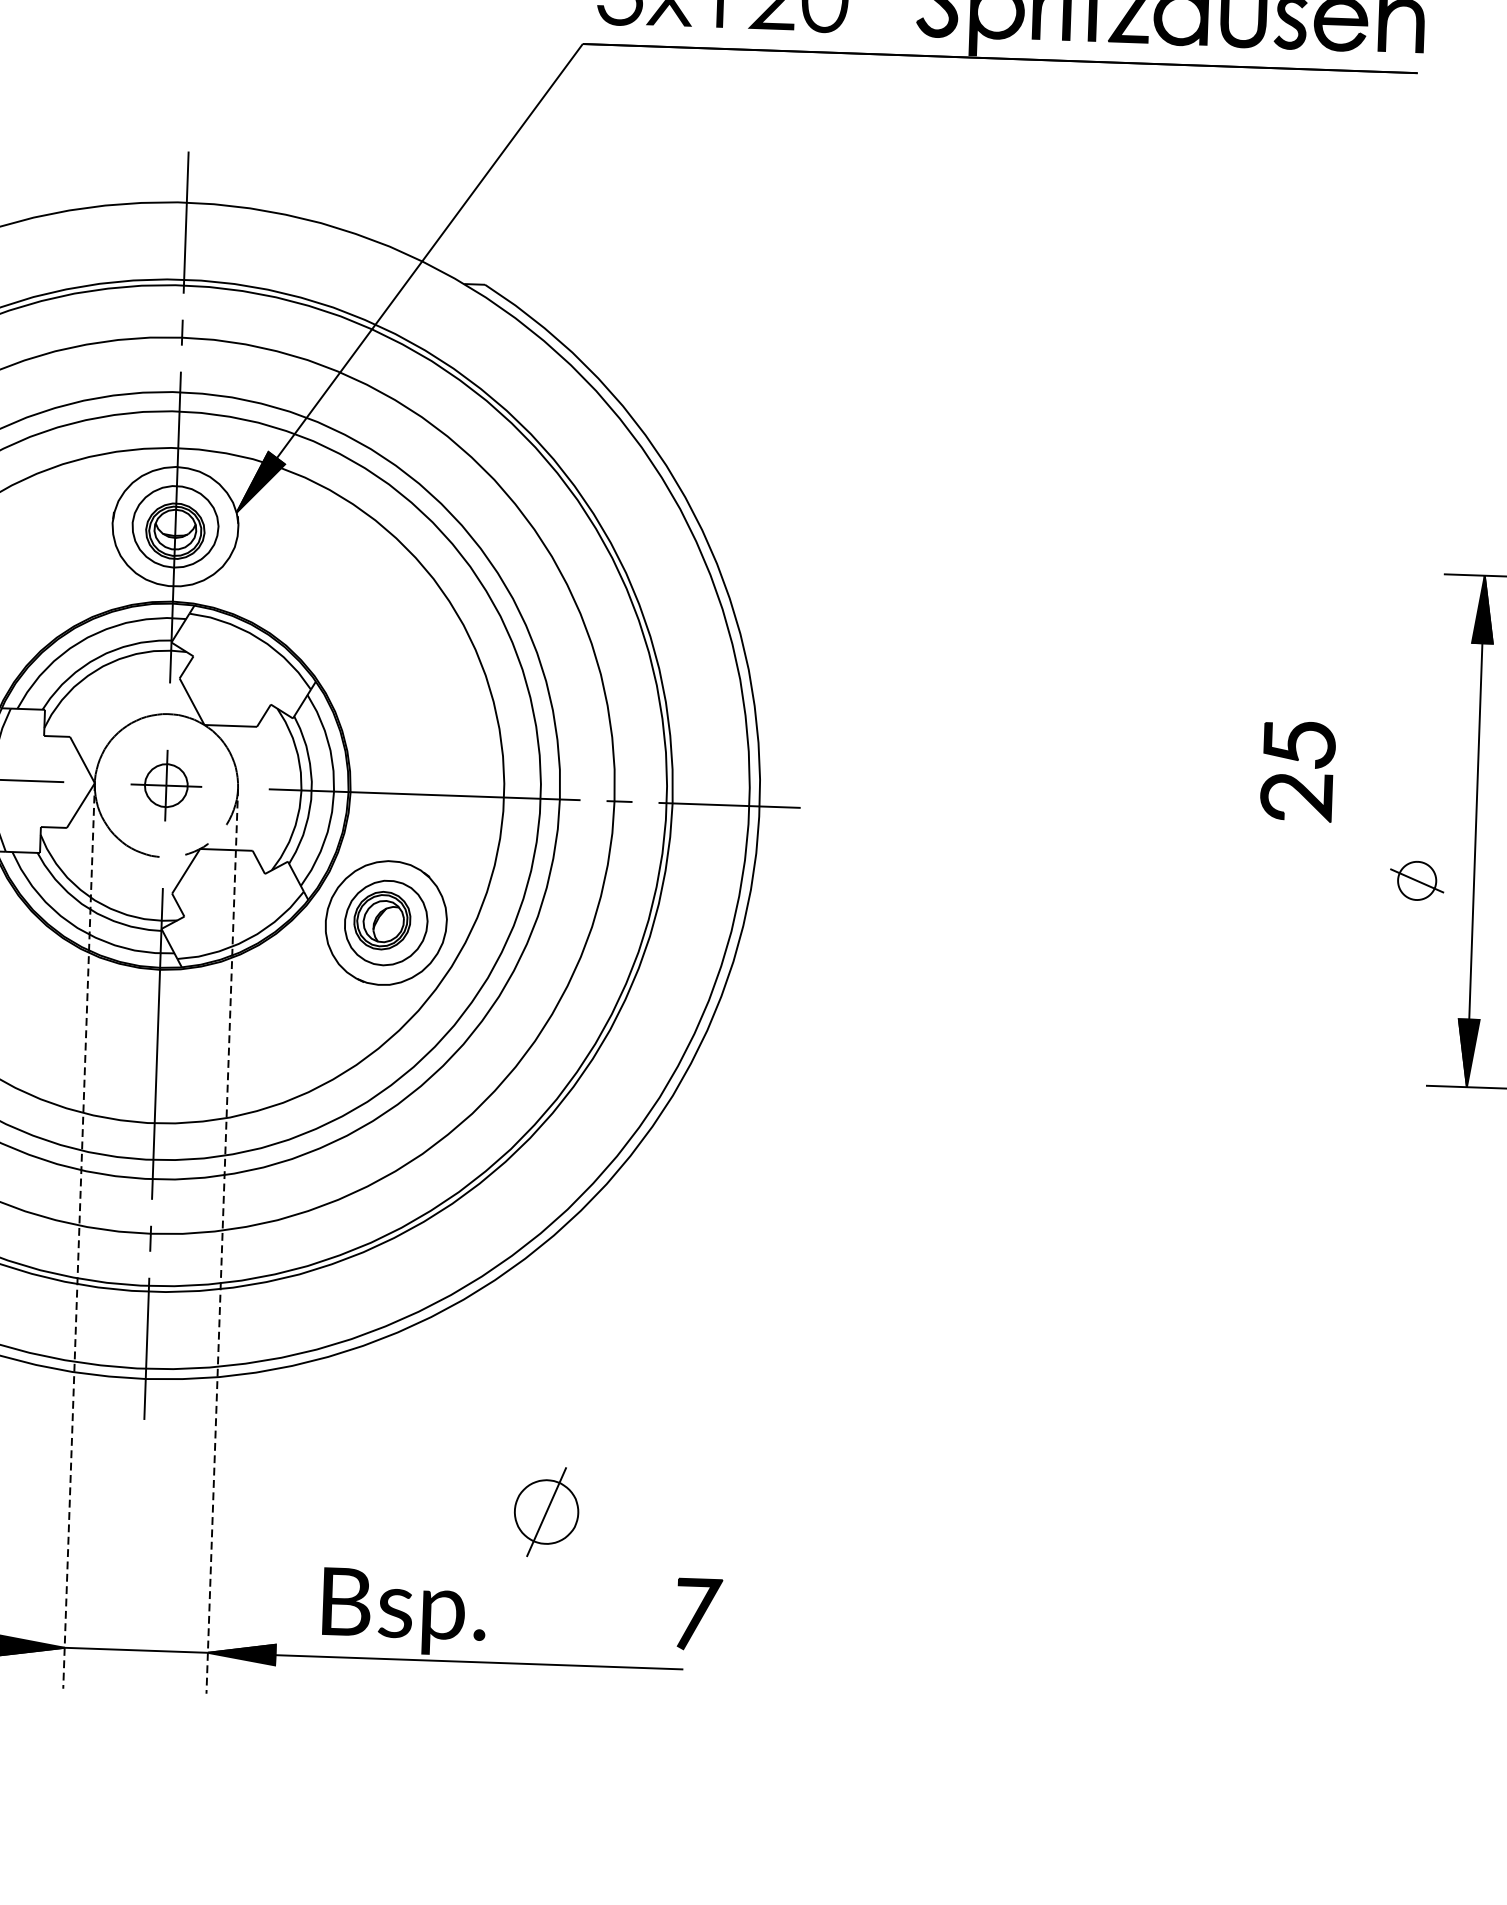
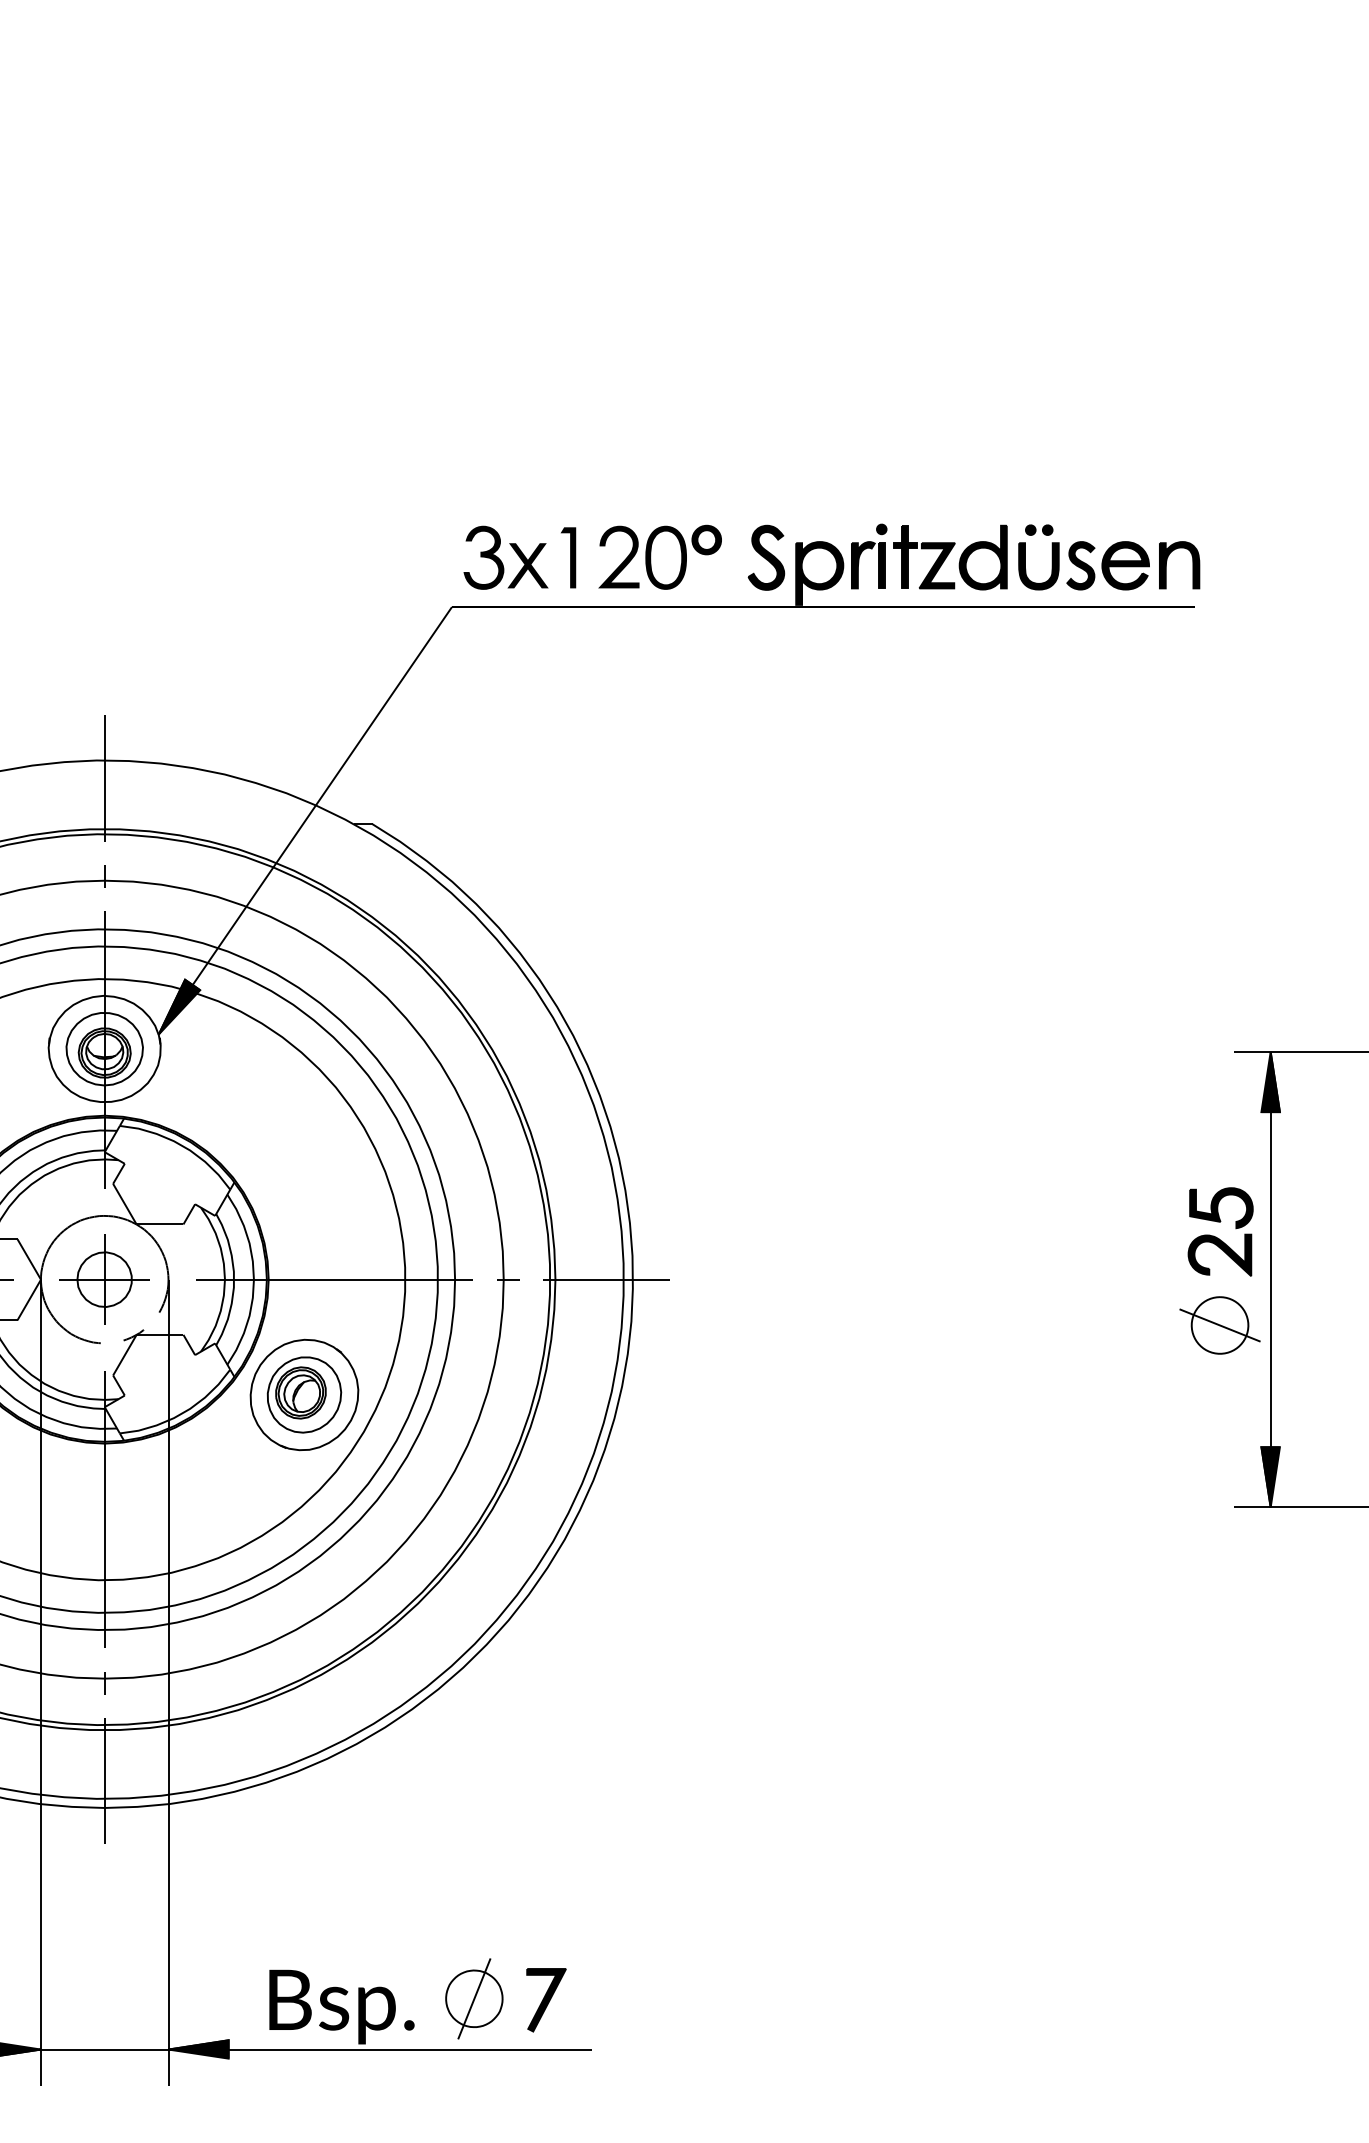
part: (1293, 776) -> (1216, 1236), moved
part: (166, 785) -> (104, 1279), size x1.43
part: (1416, 880) -> (1219, 1325), size x1.67
line: (79, 1236) -> (41, 1683), dashed -> solid
line: (222, 1241) -> (168, 1683), dashed -> solid
part: (546, 1511) -> (474, 1998), moved
part: (699, 1614) -> (546, 2000), moved

